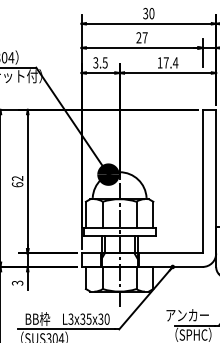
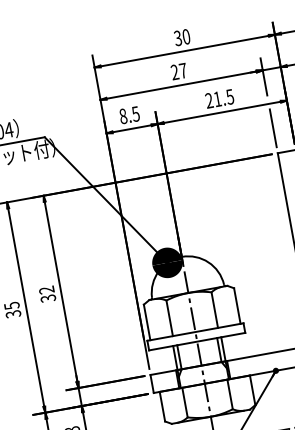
text: (95, 62) -> (122, 115), 3.5 -> 8.5
text: (167, 62) -> (219, 98), 17.4 -> 21.5
line: (202, 91) -> (273, 128), added
text: (17, 184) -> (48, 298), 62 -> 32

